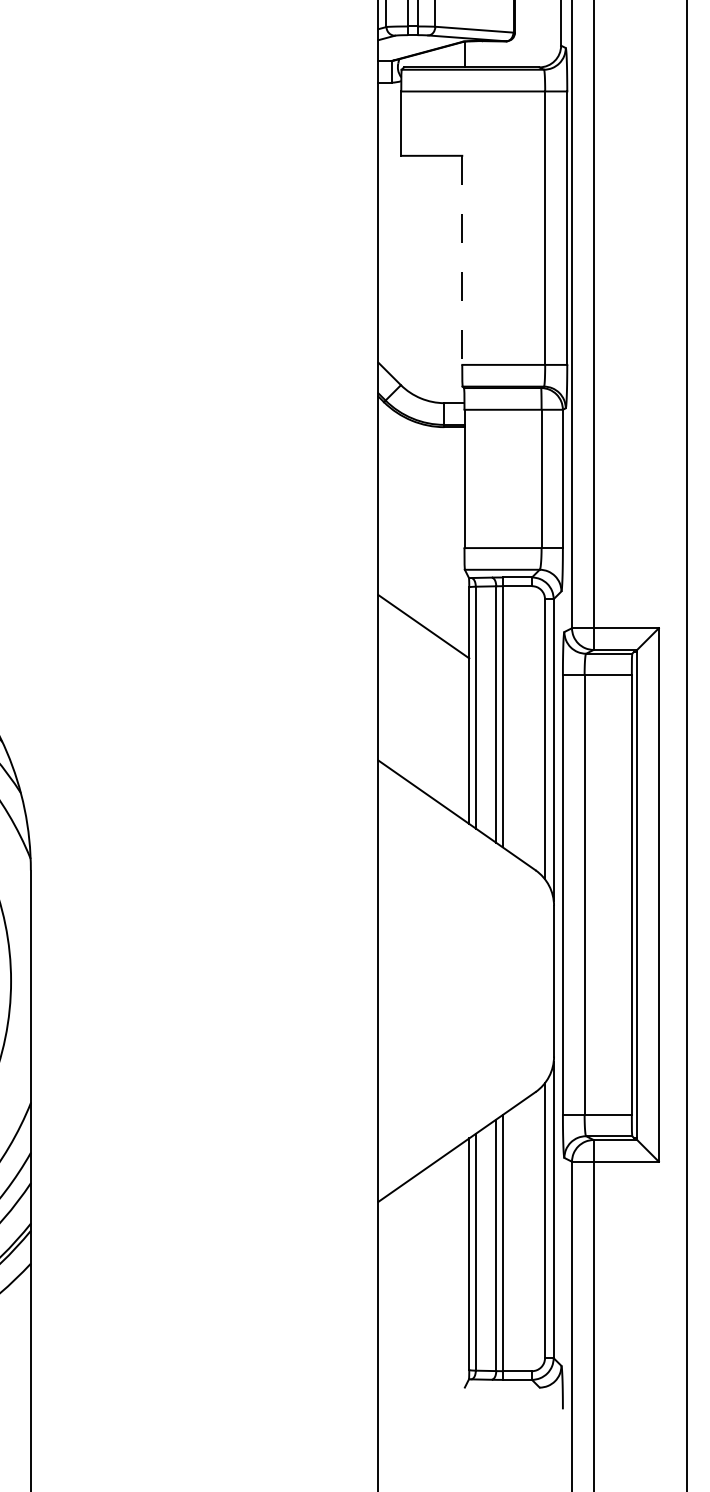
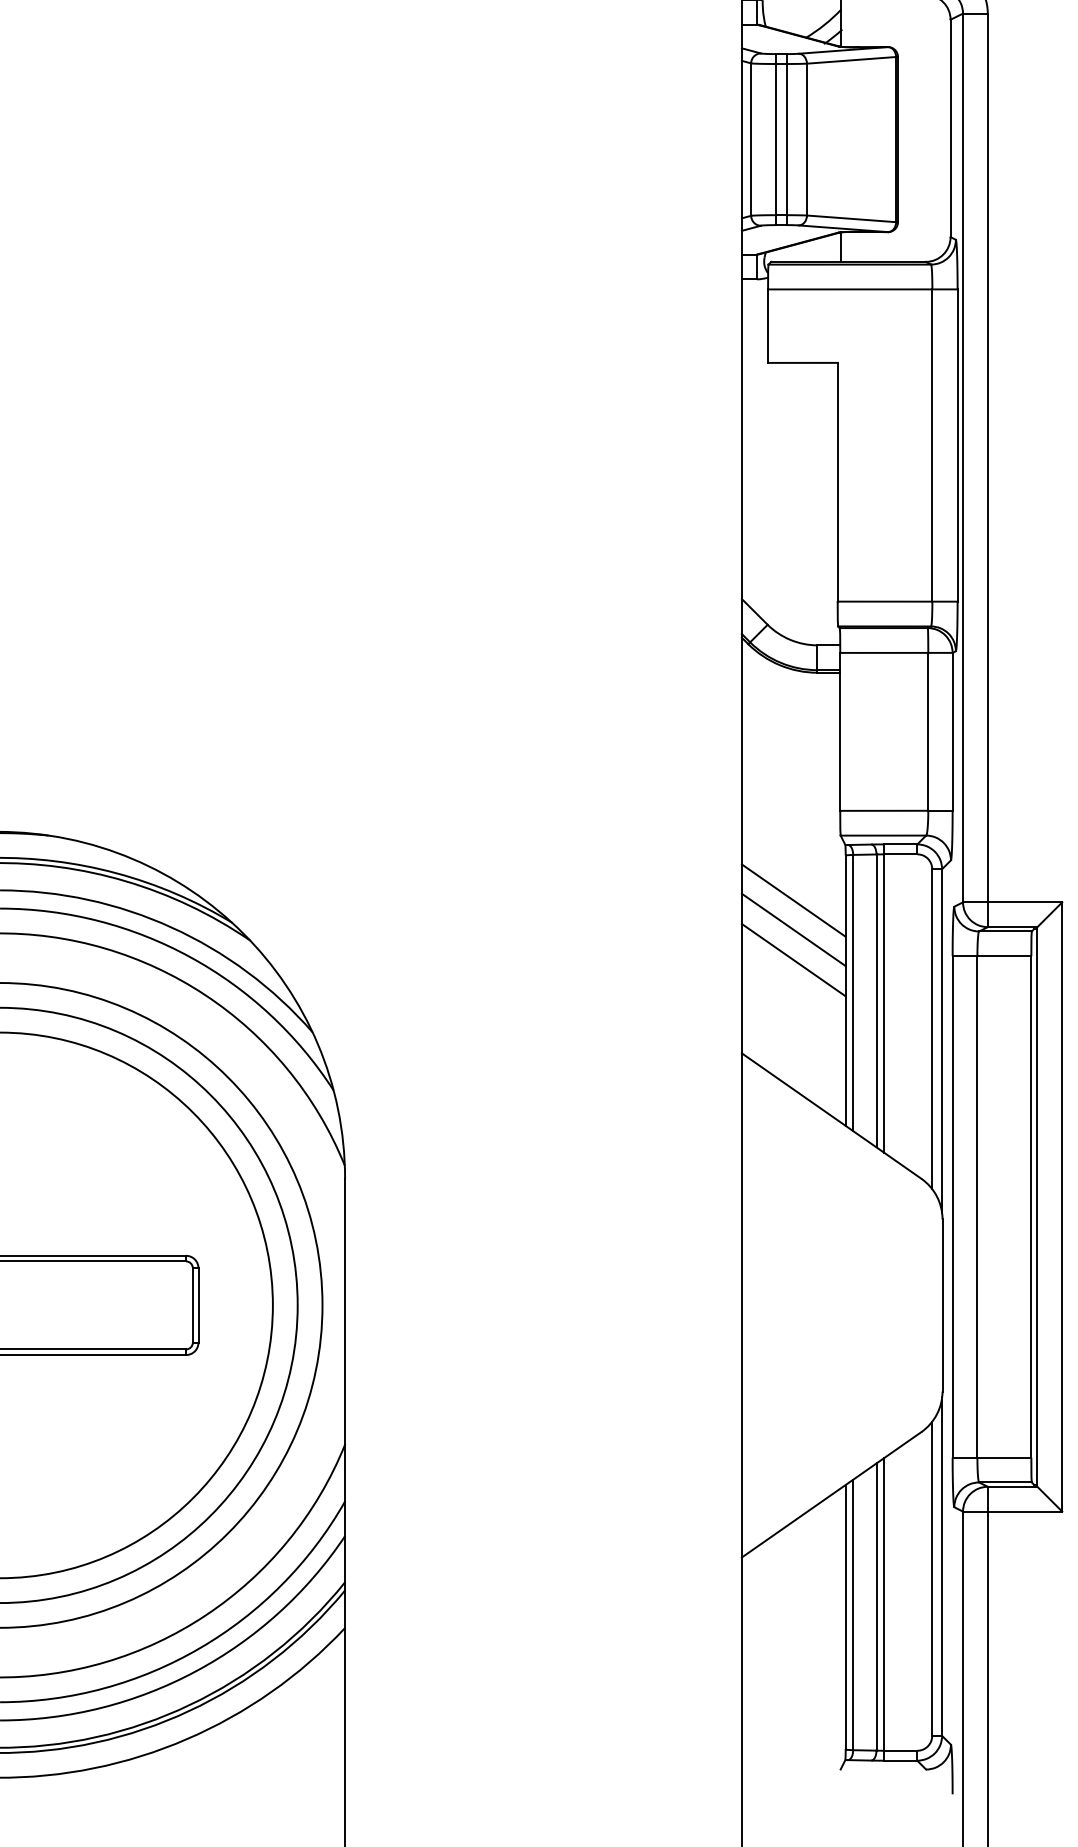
line: (462, 260) -> (837, 482), dashed -> solid
line: (423, 652) -> (793, 929), added
line: (423, 679) -> (793, 960), added

